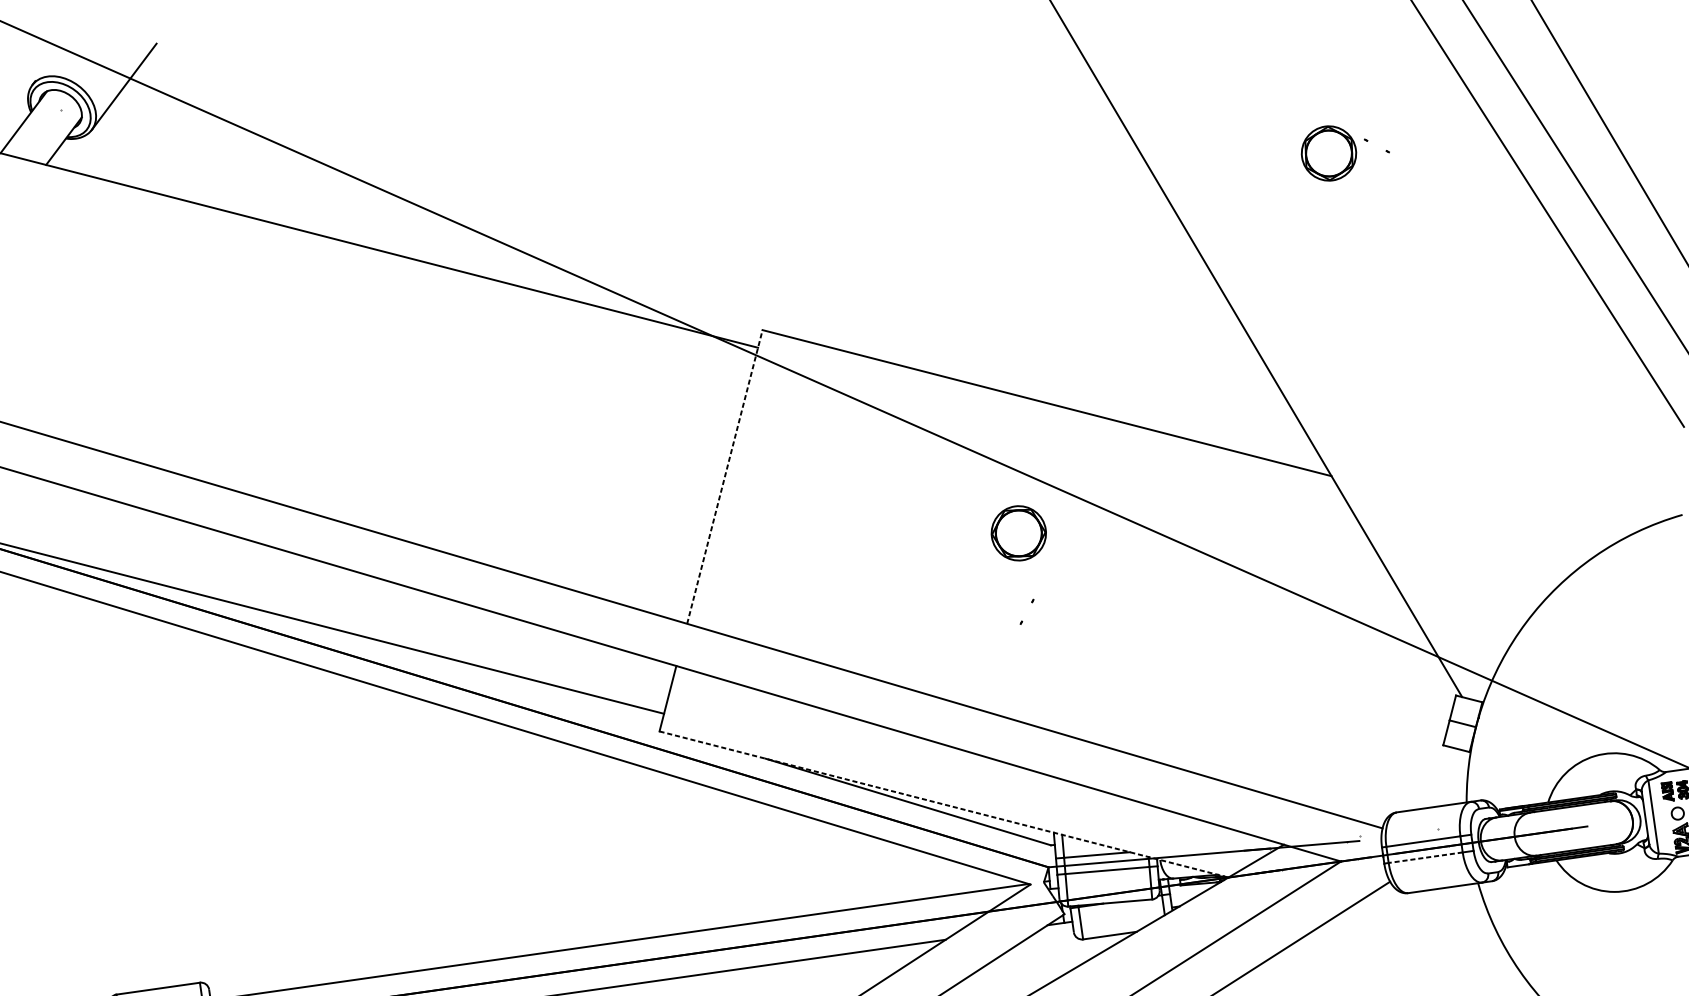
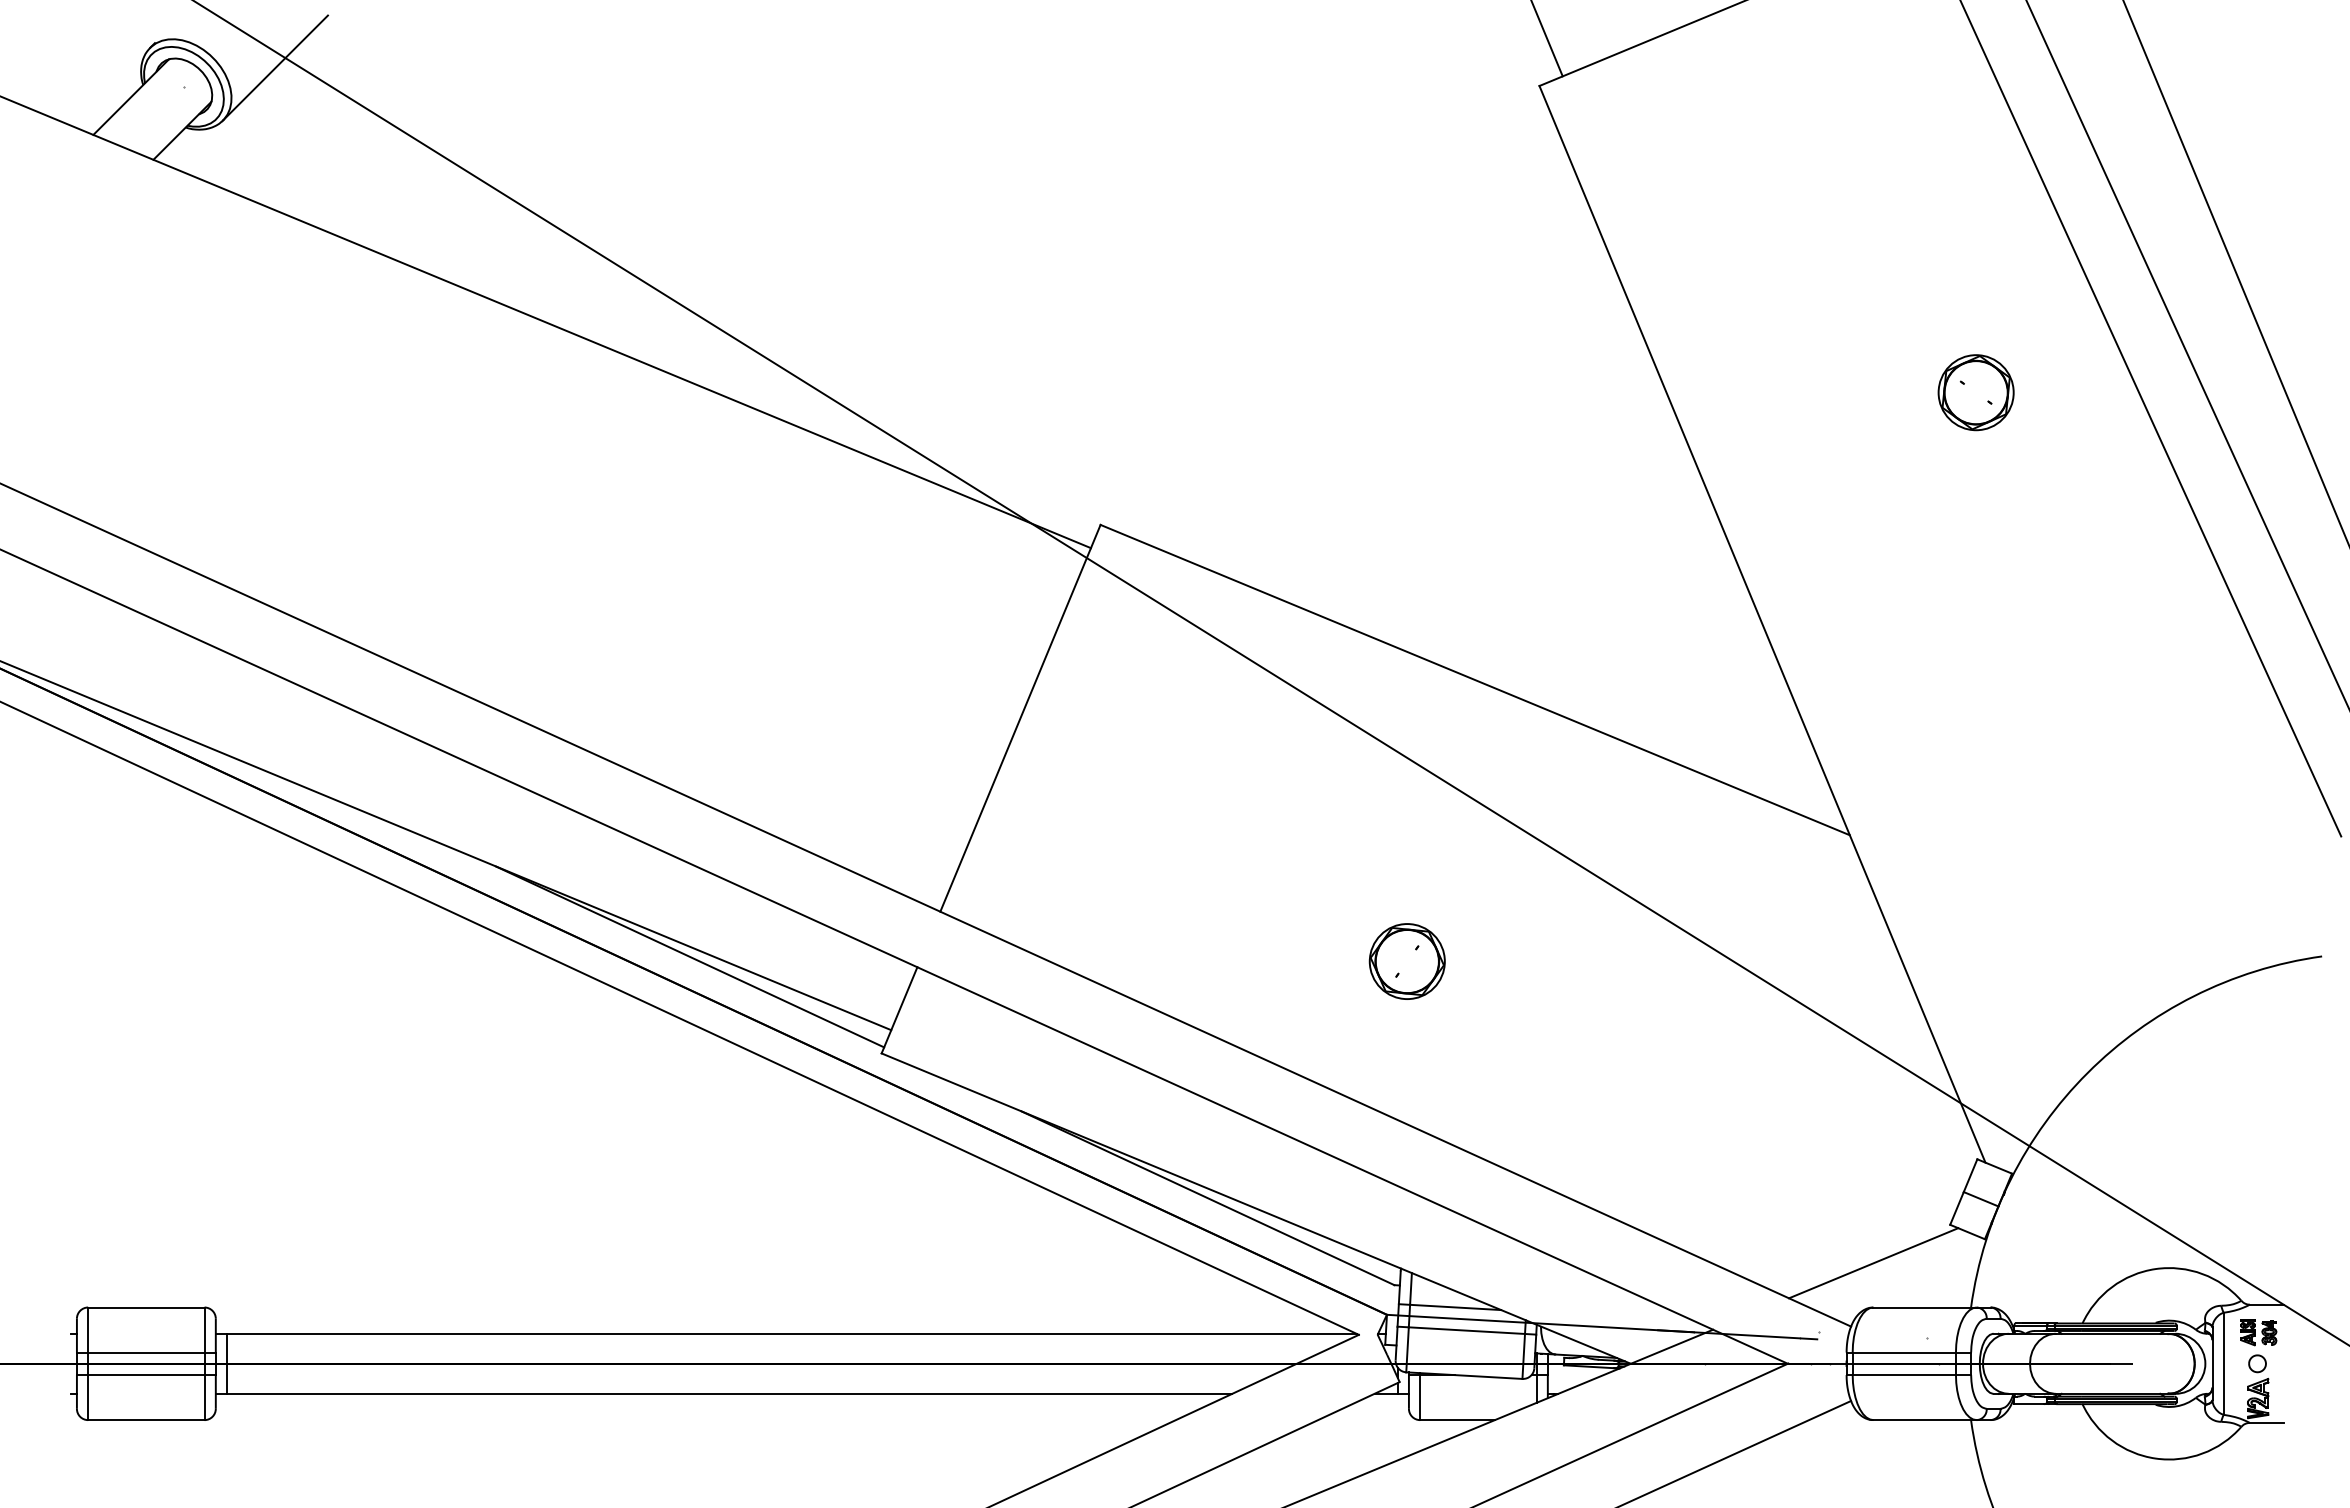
part: (1328, 153) -> (1975, 392), moved
line: (724, 476) -> (1020, 717), dashed -> solid
part: (1018, 533) -> (1406, 961), moved
line: (511, 681) -> (689, 956), added
line: (1392, 780) -> (1873, 1263), added
line: (944, 804) -> (1256, 1208), dashed -> solid
line: (1425, 858) -> (1904, 1375), dashed -> solid

